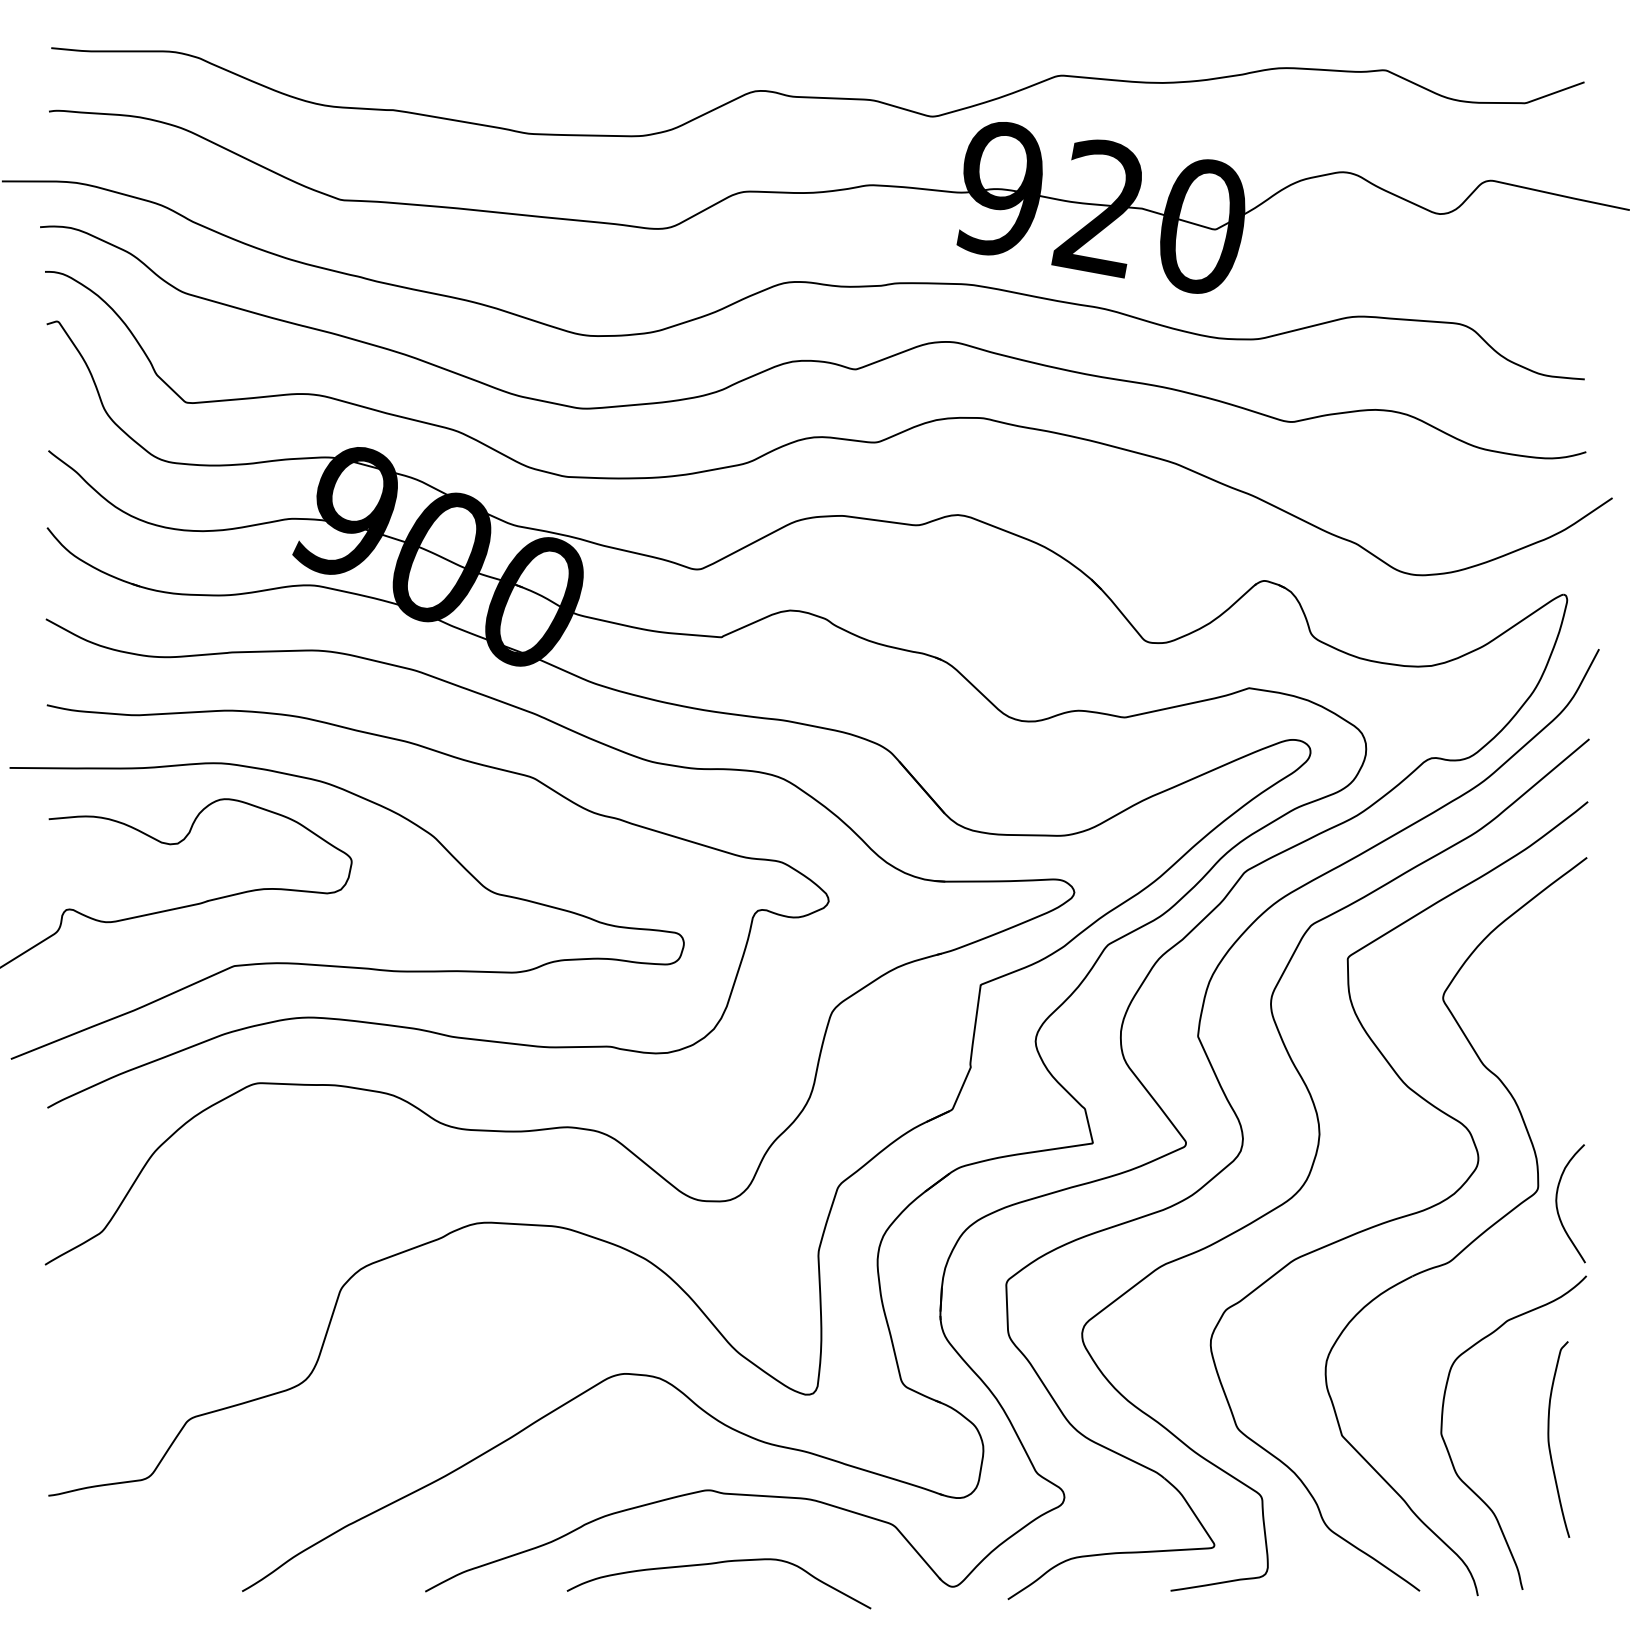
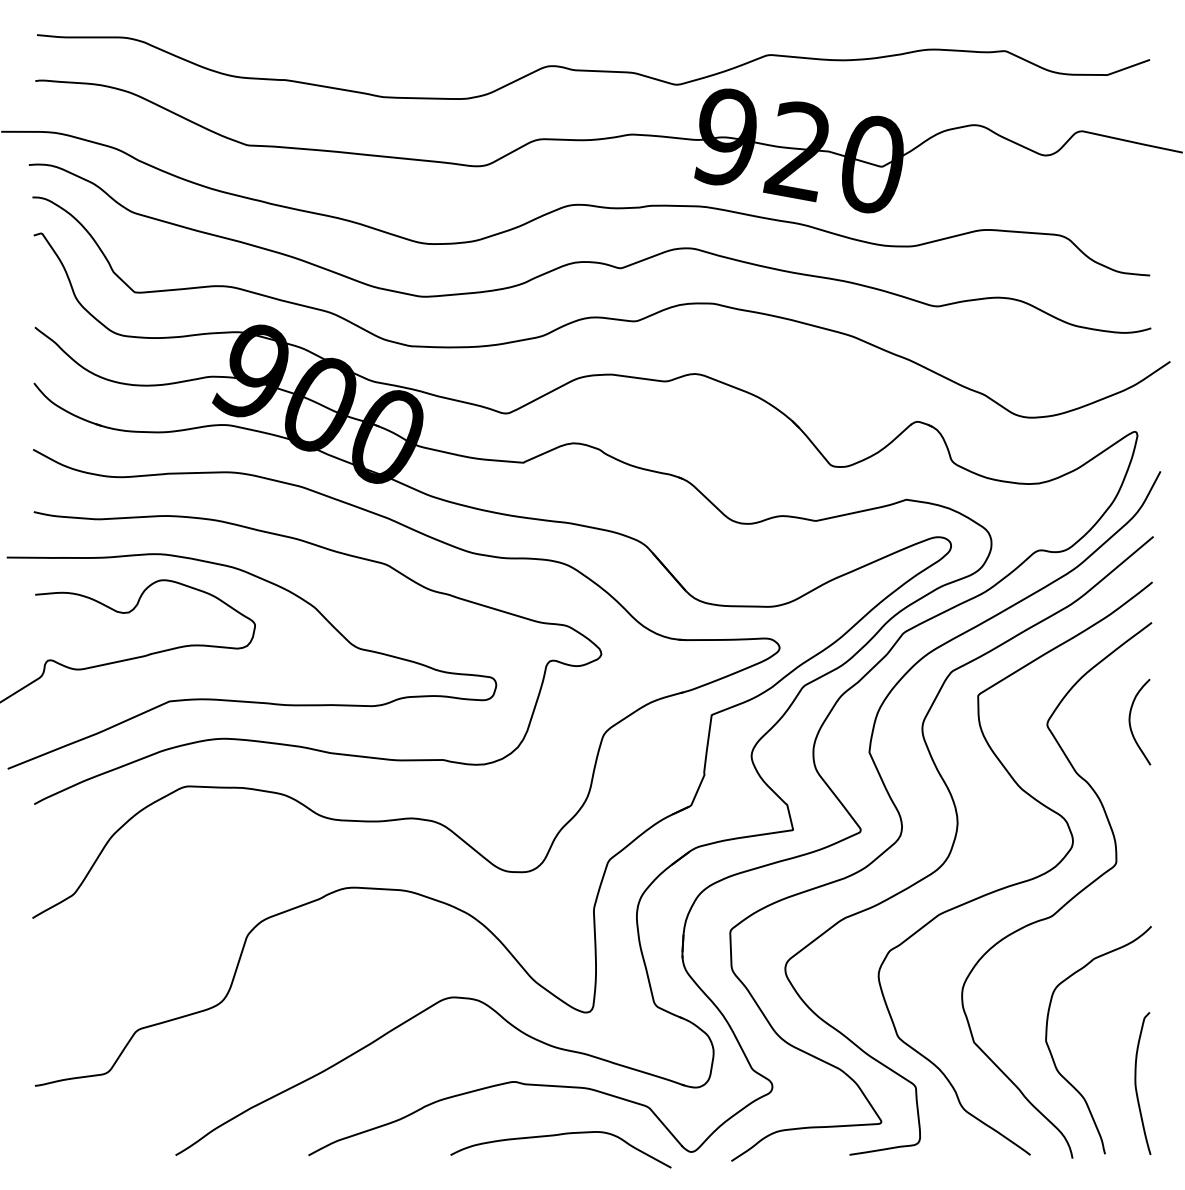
curve: (1557, 1203) -> (1130, 722), moved
curve: (1549, 1439) -> (1136, 1083), moved
curve: (714, 1564) -> (557, 1135), moved

